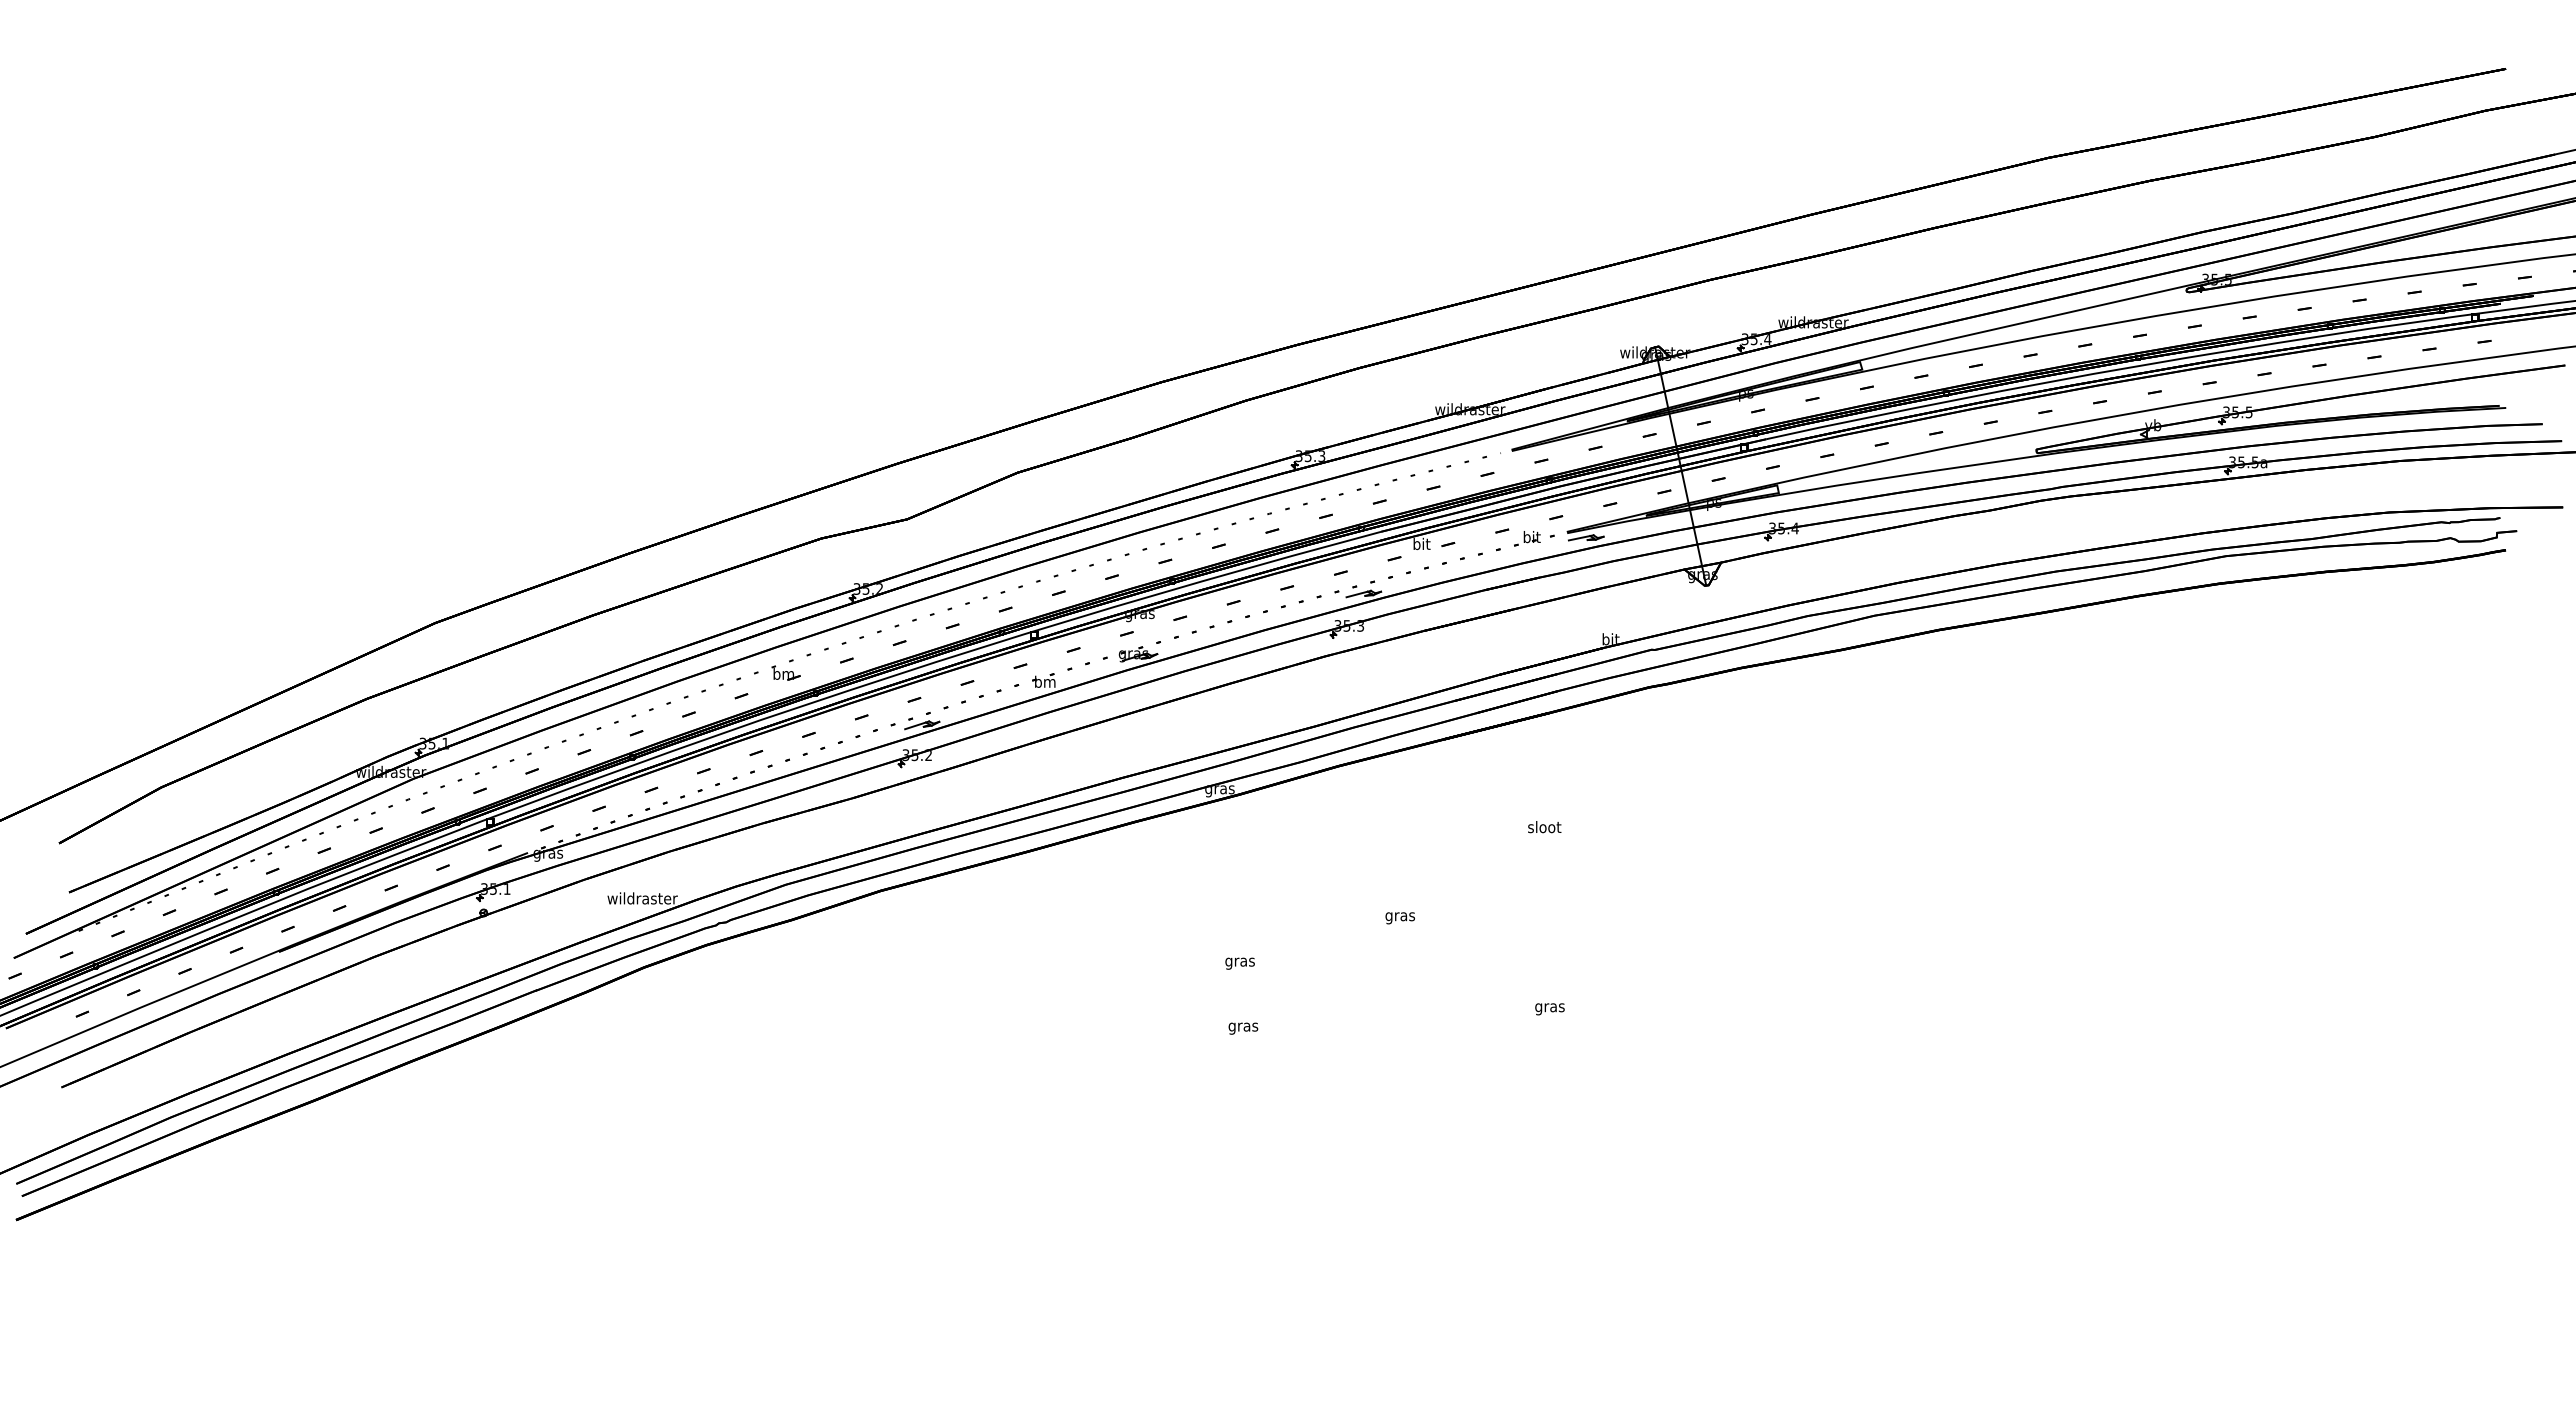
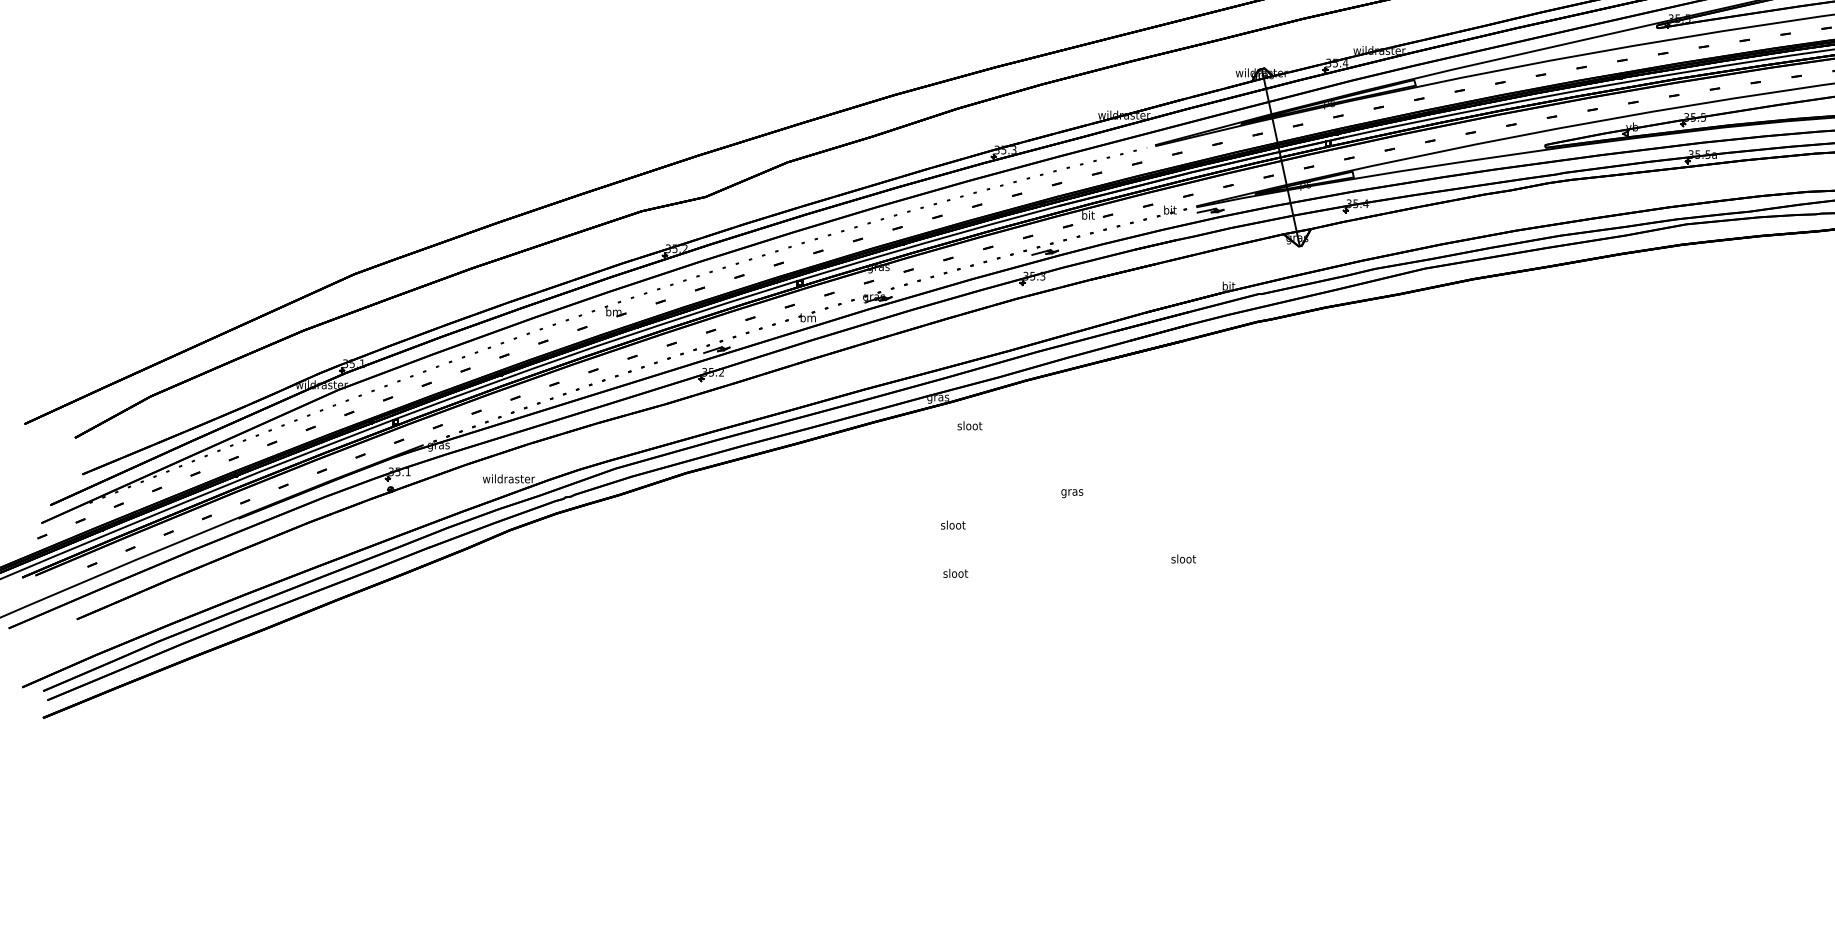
text: (1544, 827) -> (969, 426), moved
text: (1239, 961) -> (952, 525), gras -> sloot
text: (1549, 1007) -> (1183, 559), gras -> sloot
text: (1243, 1026) -> (955, 574), gras -> sloot

